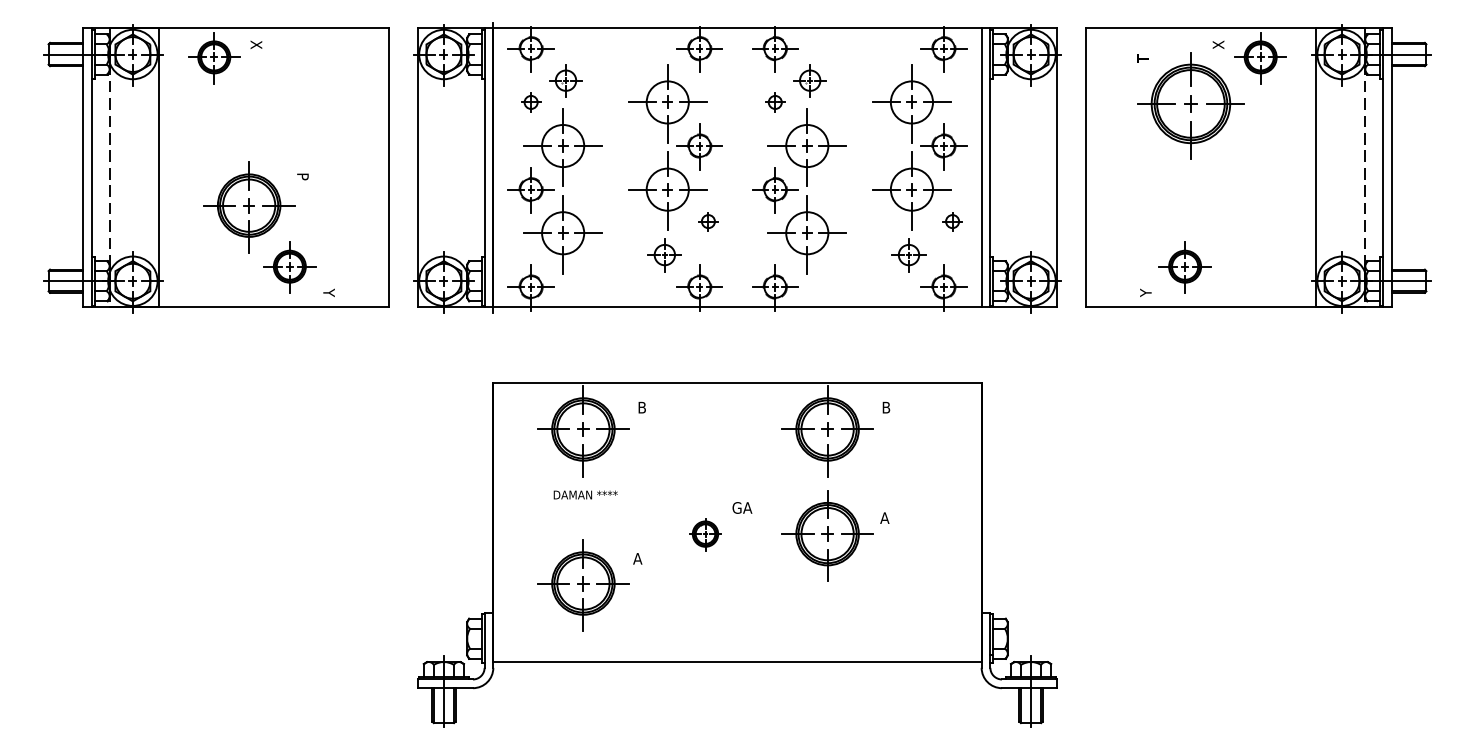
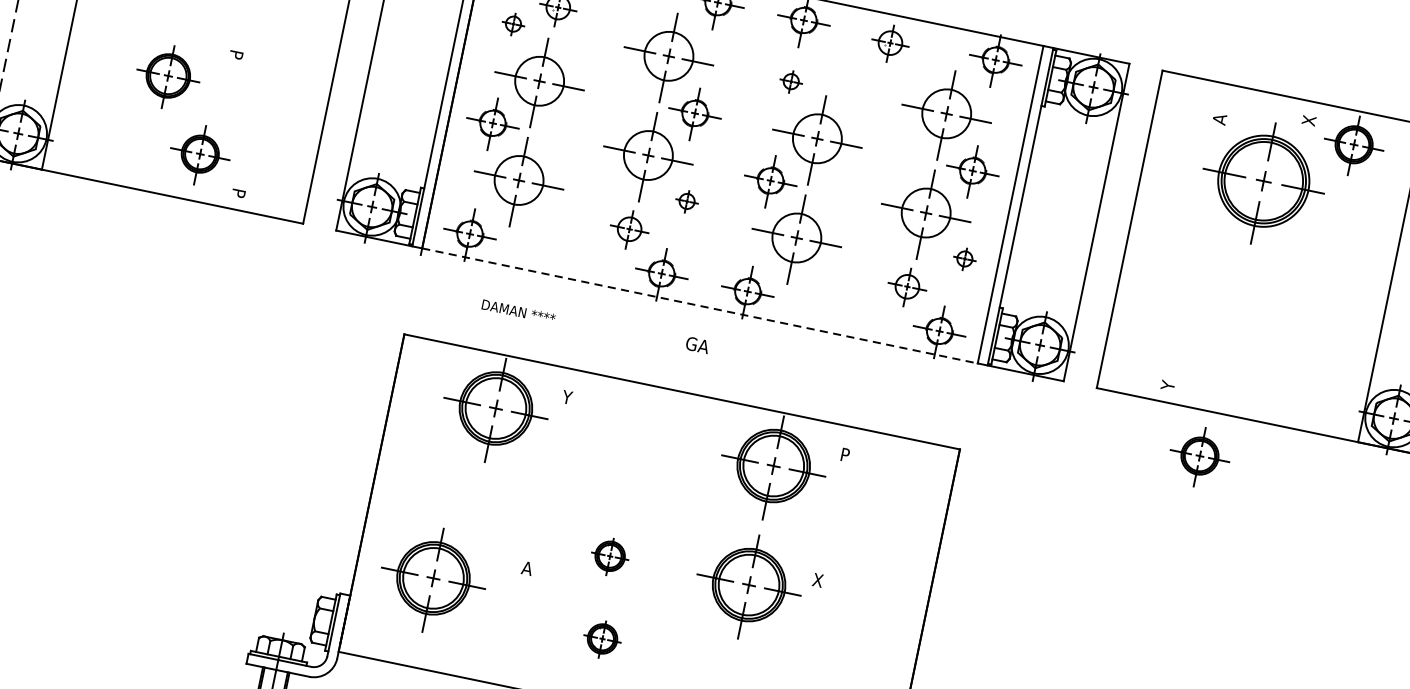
text: (1142, 58) -> (1219, 118), T -> A
part: (809, 80) -> (889, 42), moved
part: (249, 207) -> (168, 77), size x0.6
part: (1184, 267) -> (1199, 456), moved
text: (328, 292) -> (238, 192), Y -> P
line: (737, 307) -> (699, 306), solid -> dashed
text: (641, 407) -> (567, 397), B -> Y
text: (887, 407) -> (847, 455), B -> P
text: (585, 494) -> (518, 311), moved
text: (742, 507) -> (697, 344), moved
text: (884, 517) -> (817, 579), A -> X
part: (583, 585) -> (433, 580), moved
part: (713, 605) -> (602, 639), added

